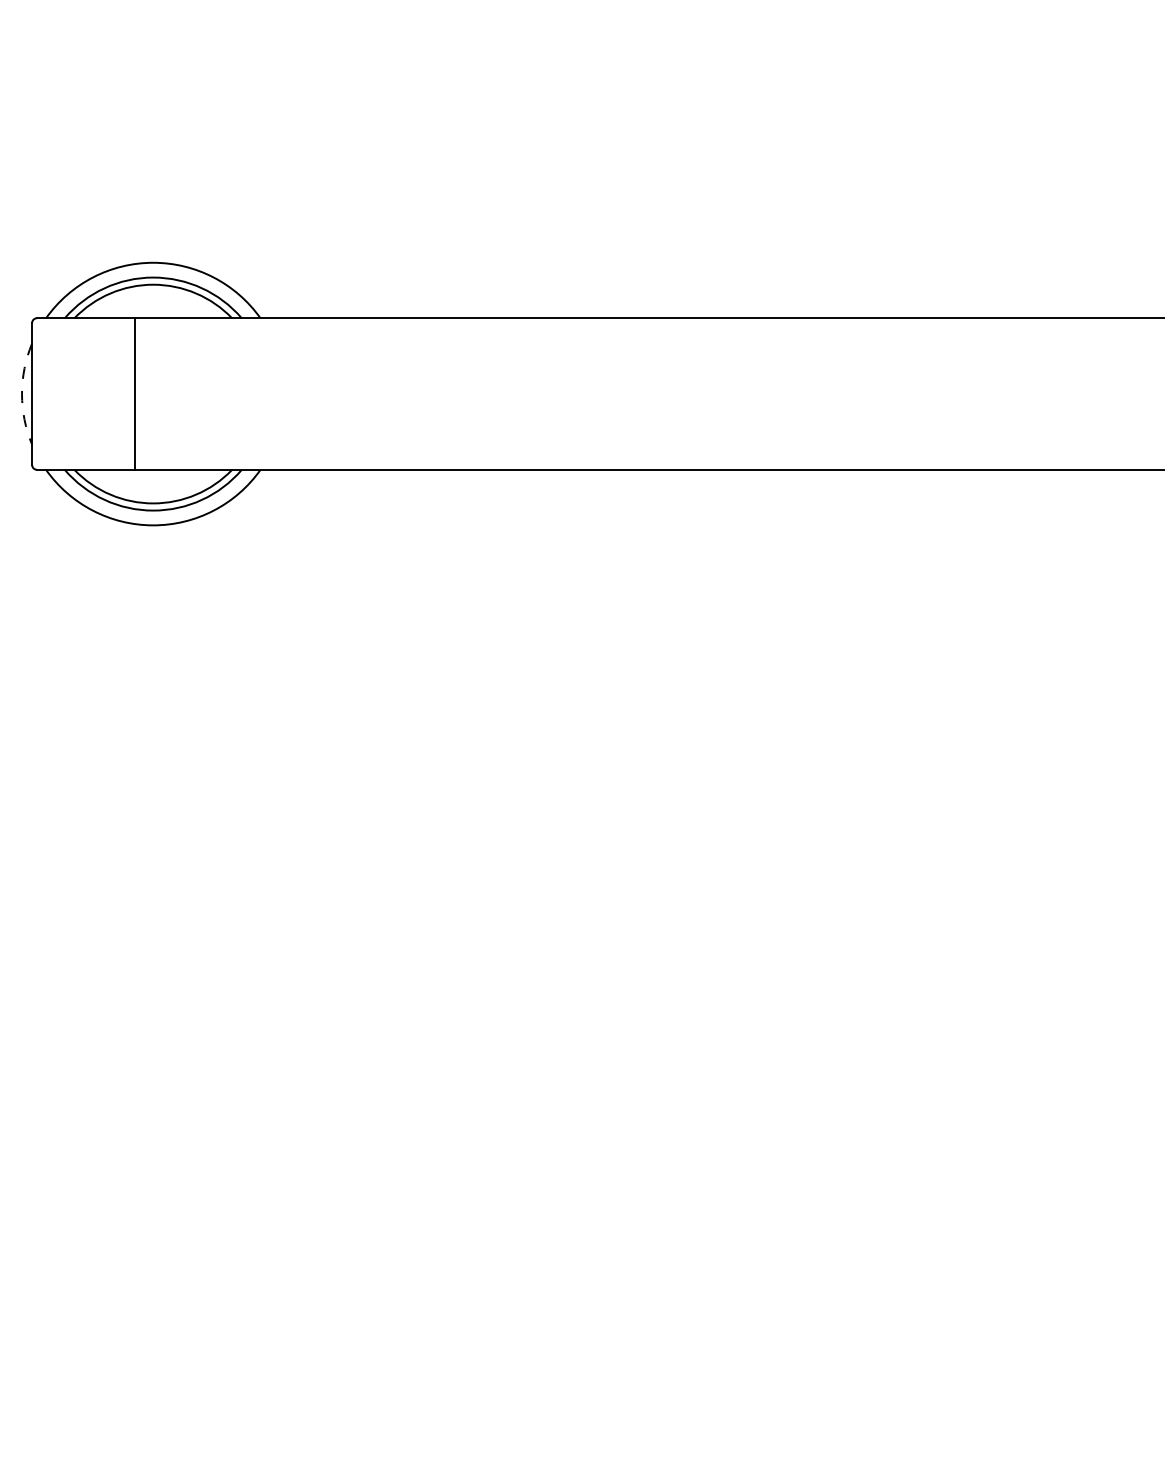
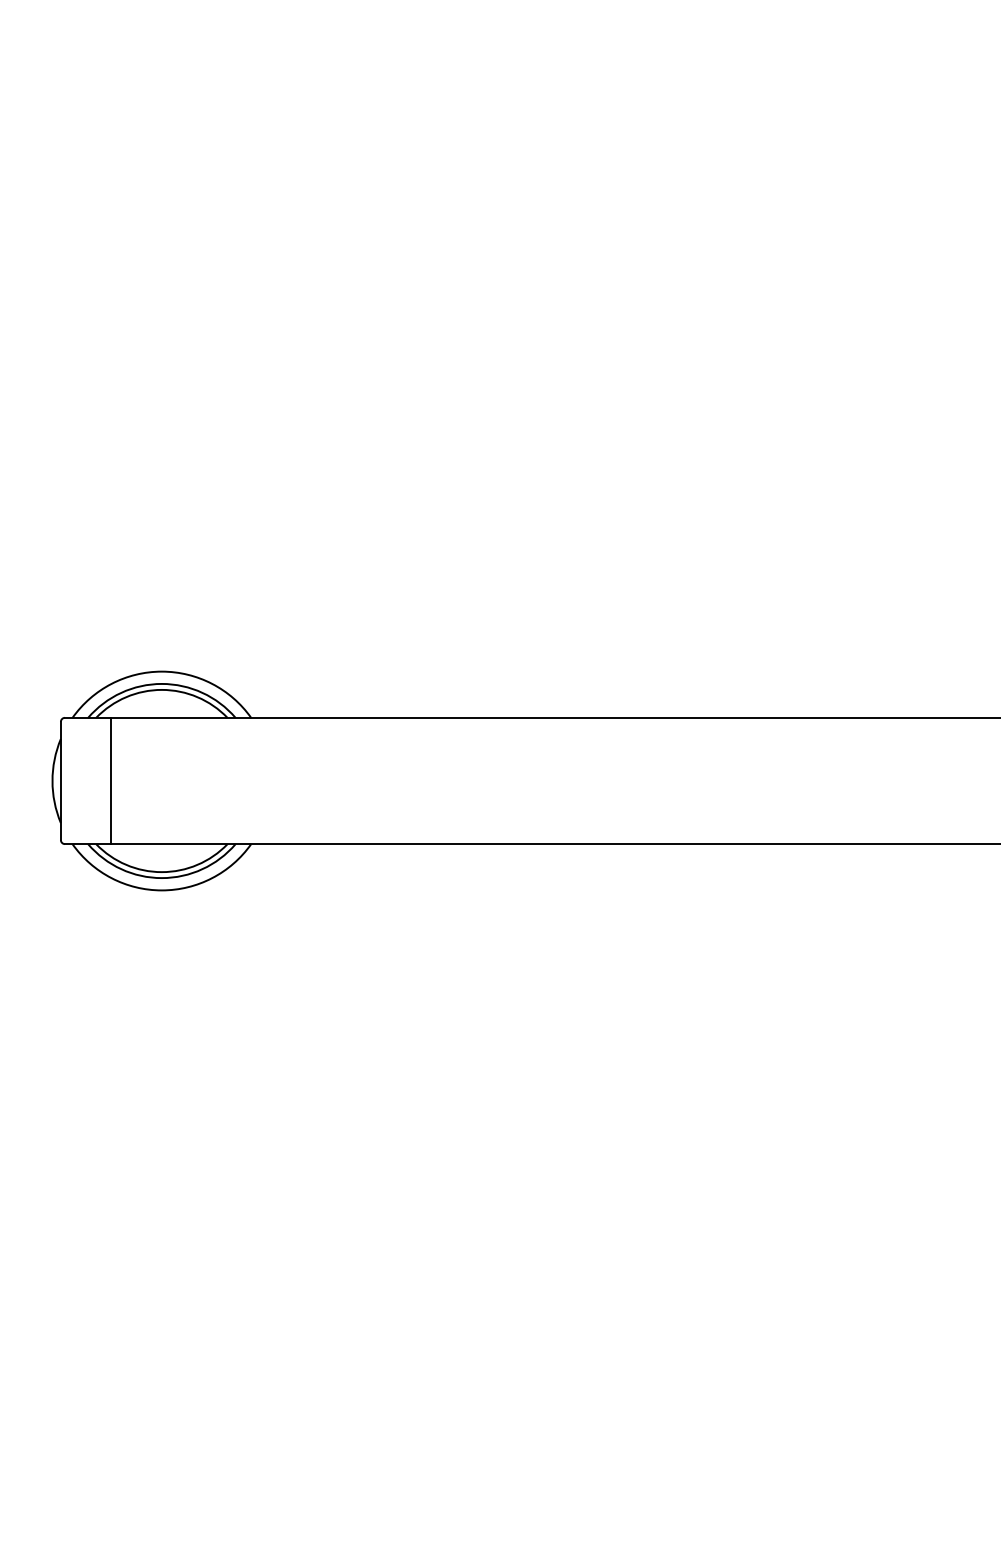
line: (134, 393) -> (111, 780), moved
arc: (22, 394) -> (52, 781), dashed -> solid

